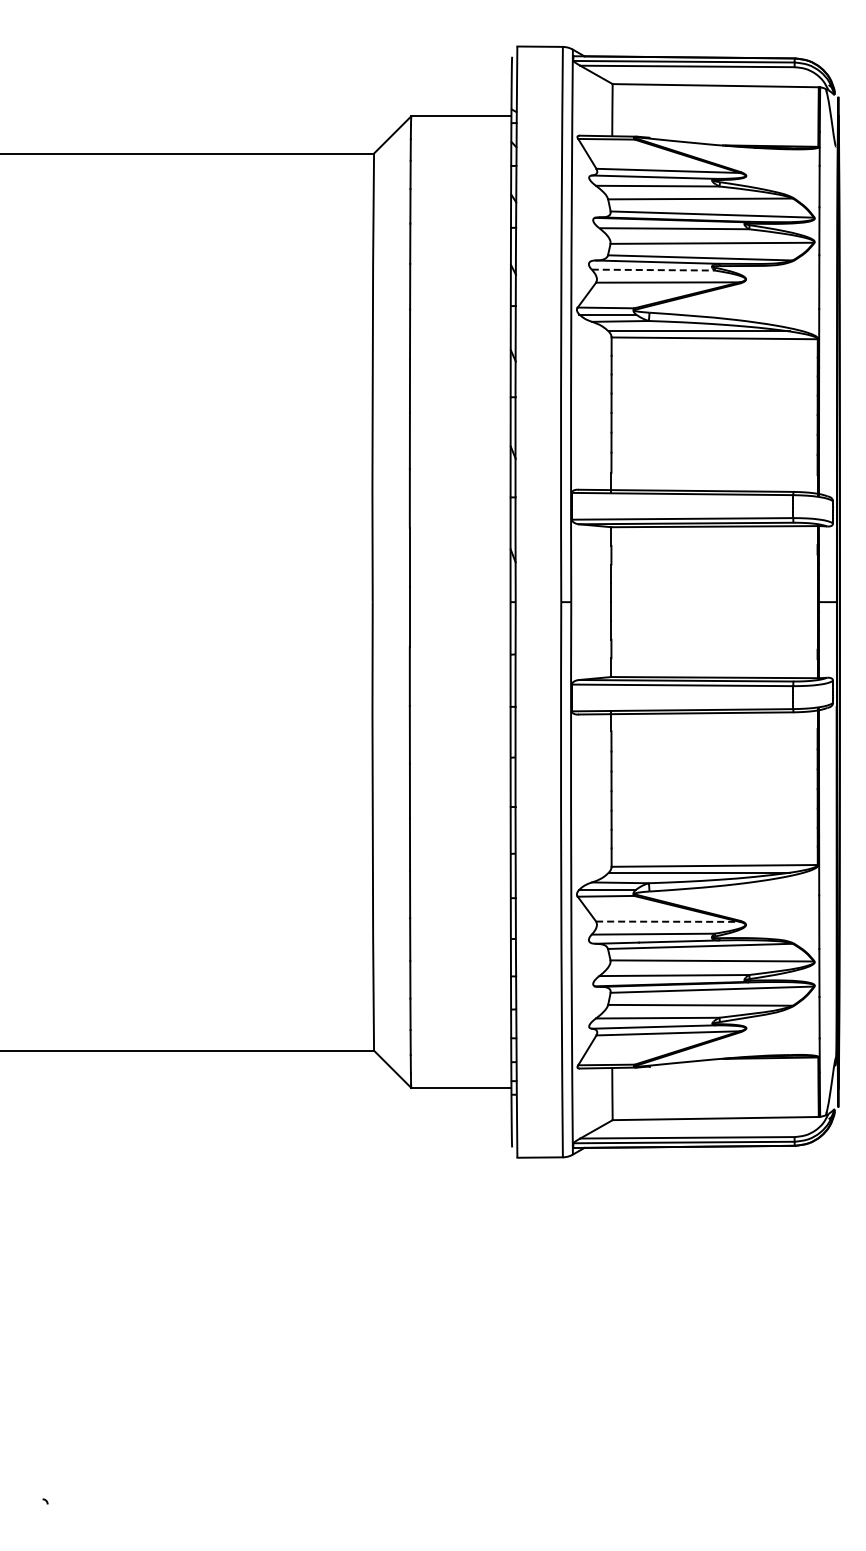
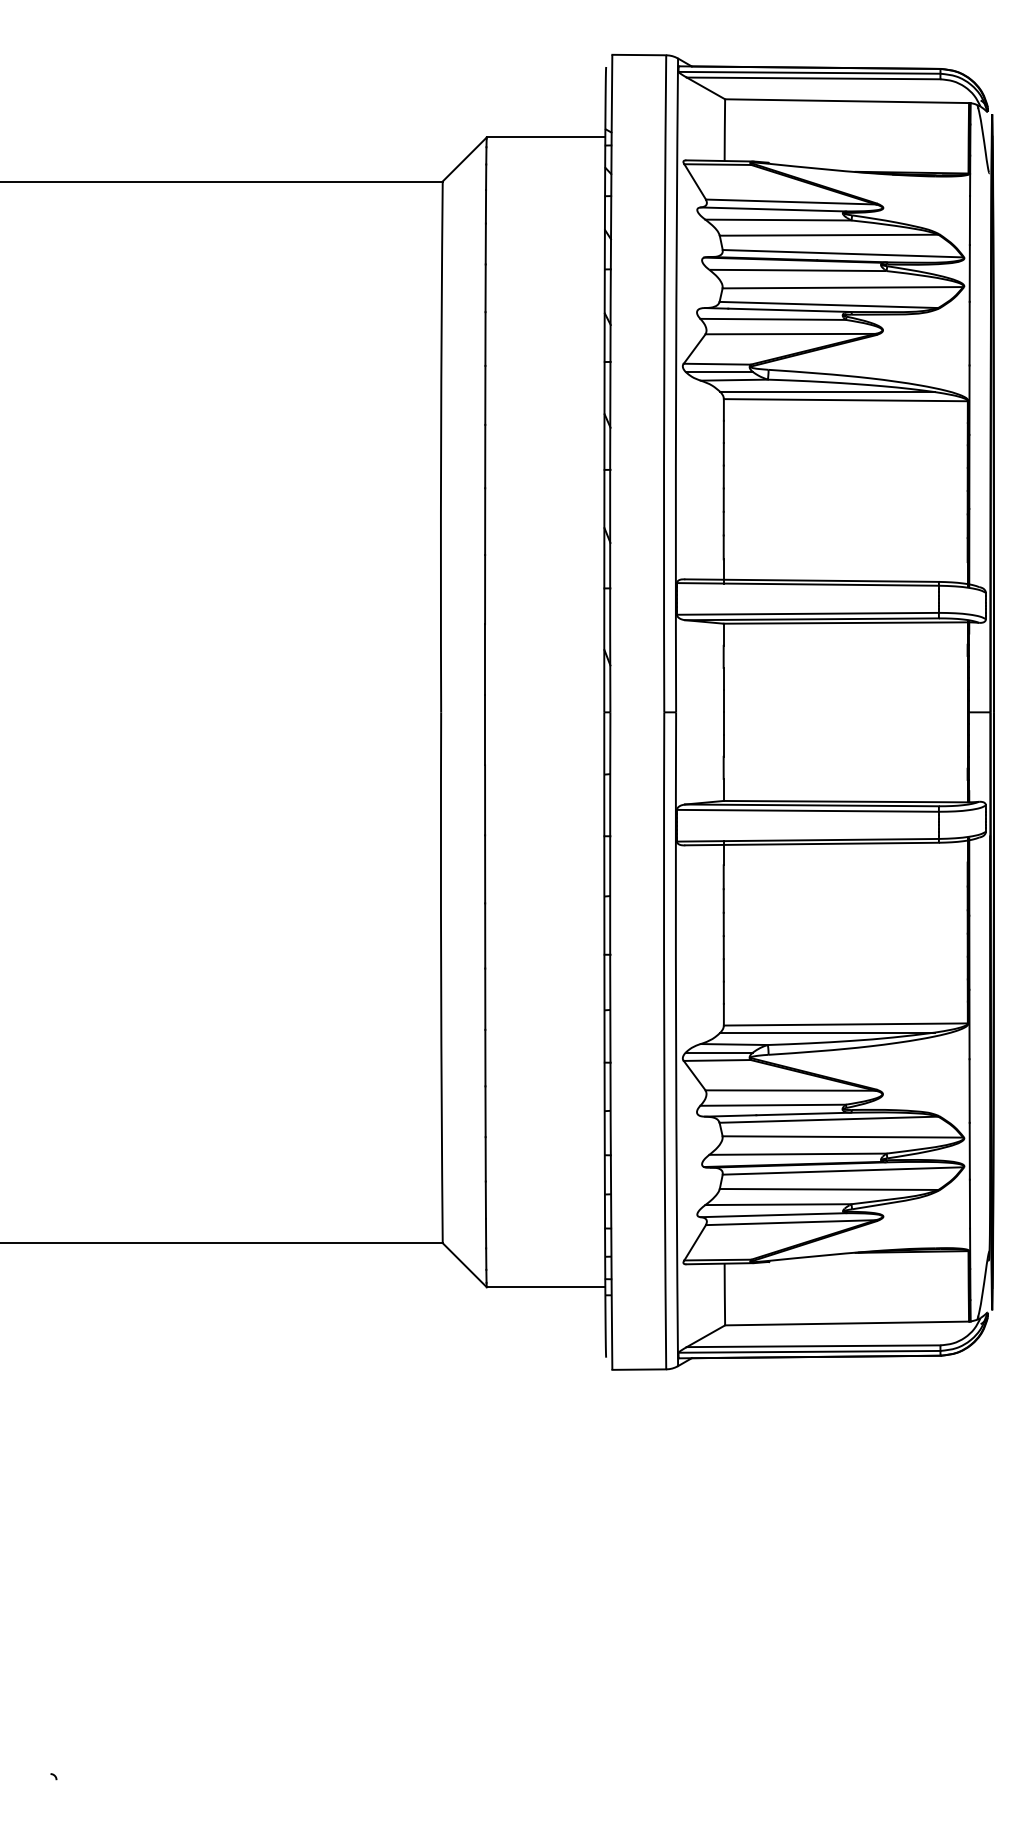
line: (653, 270) -> (773, 319), dashed -> solid
line: (668, 921) -> (791, 1090), dashed -> solid

